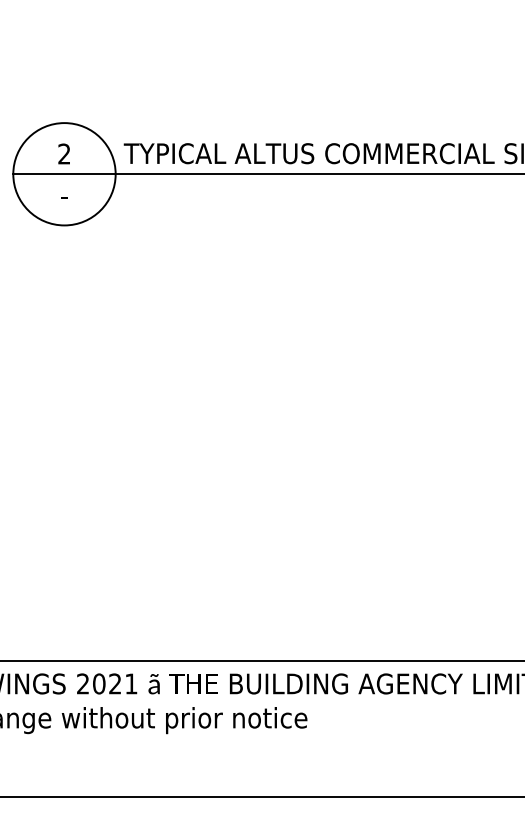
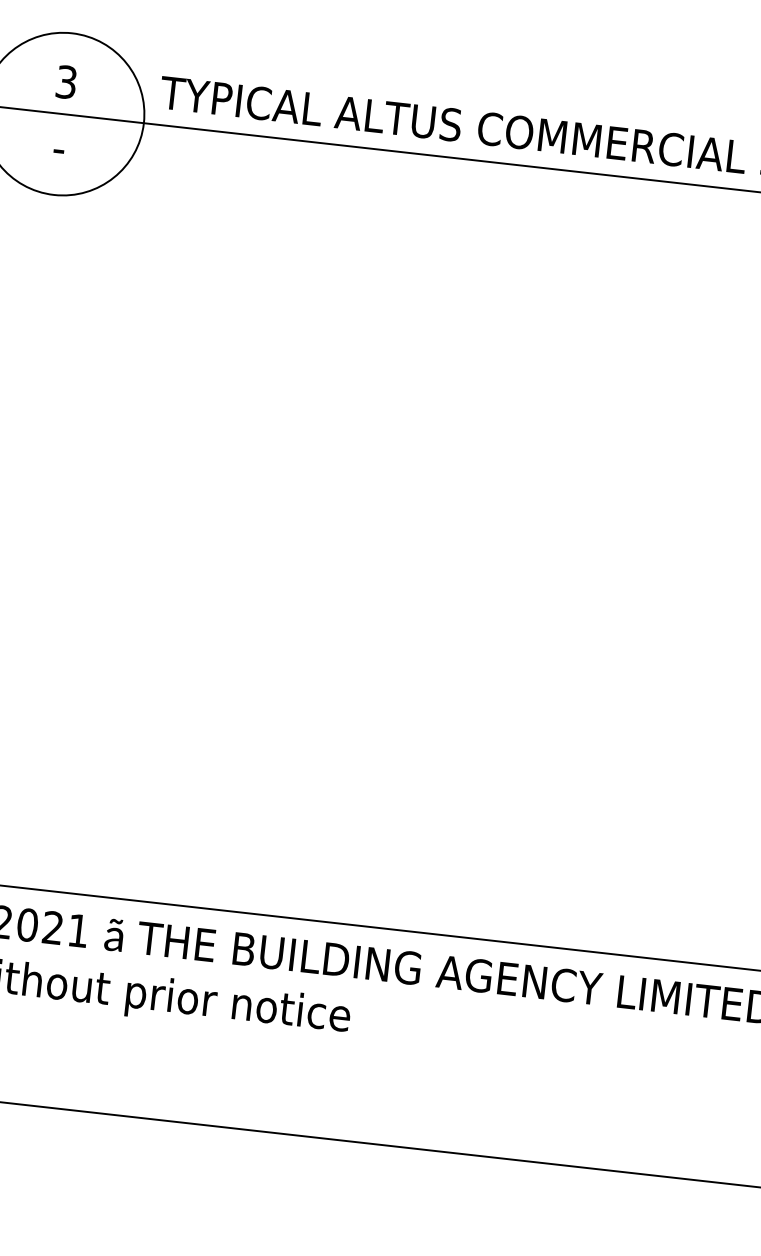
text: (64, 153) -> (66, 81), 2 -> 3

